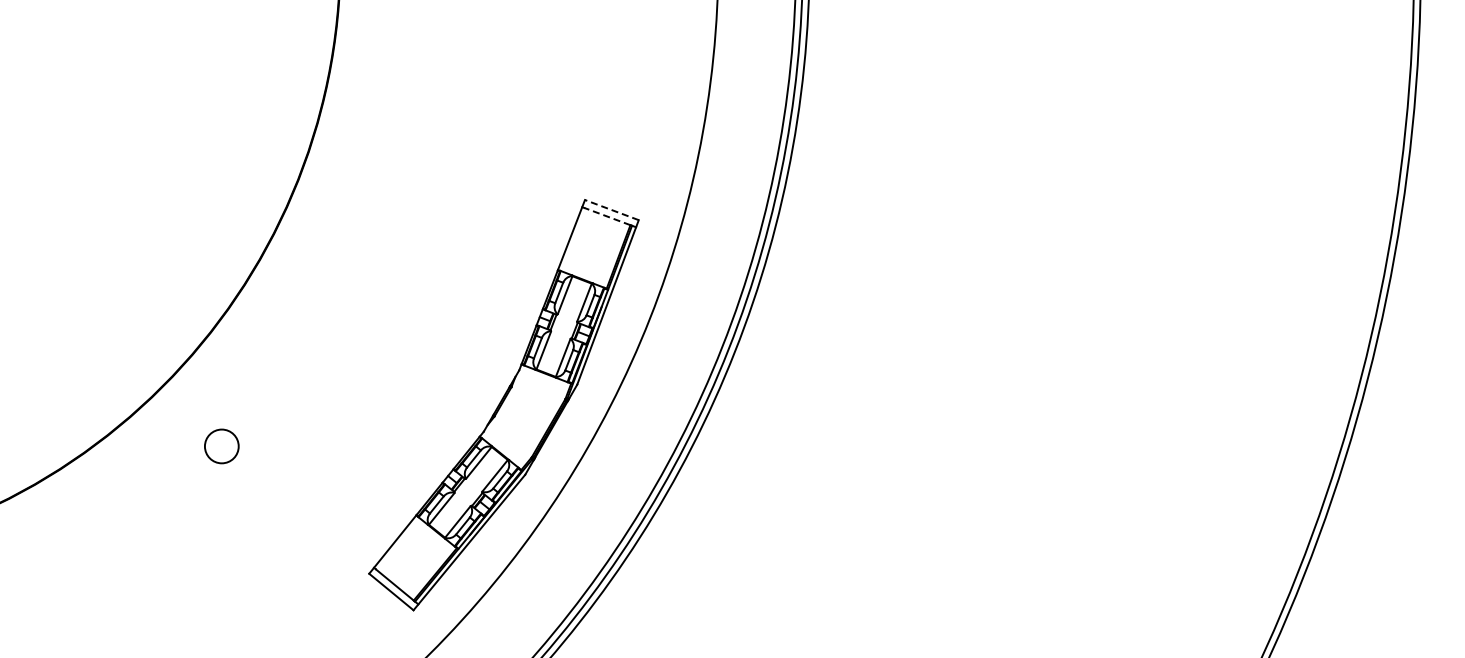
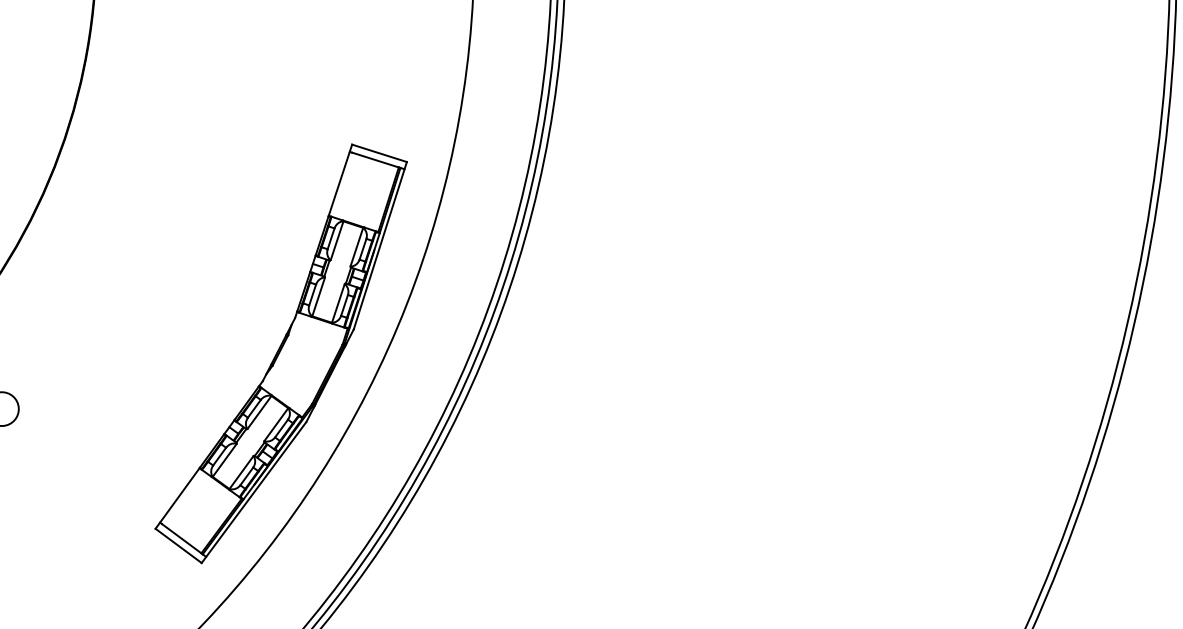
line: (611, 210) -> (379, 153), dashed -> solid
line: (607, 216) -> (375, 159), dashed -> solid

